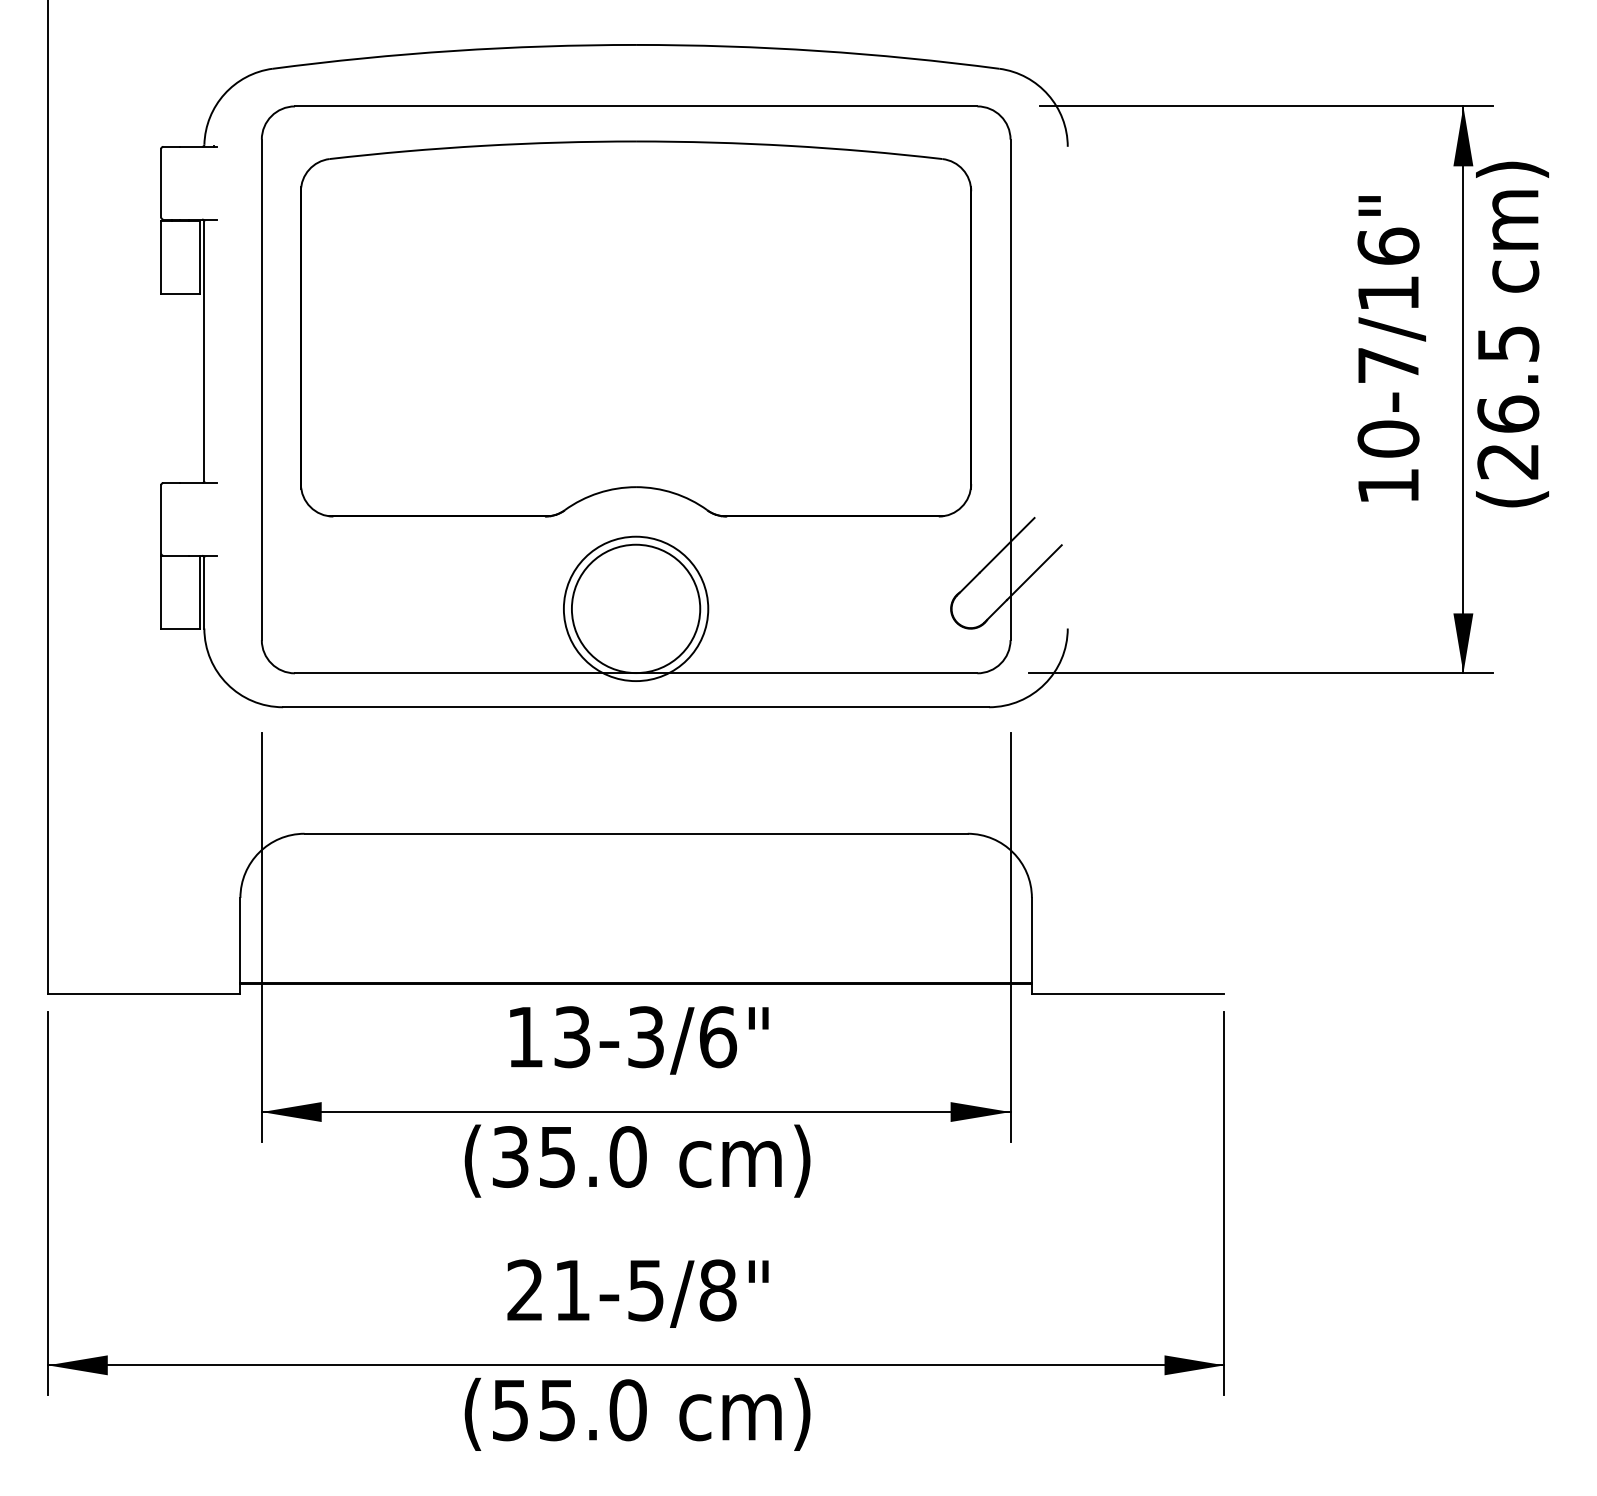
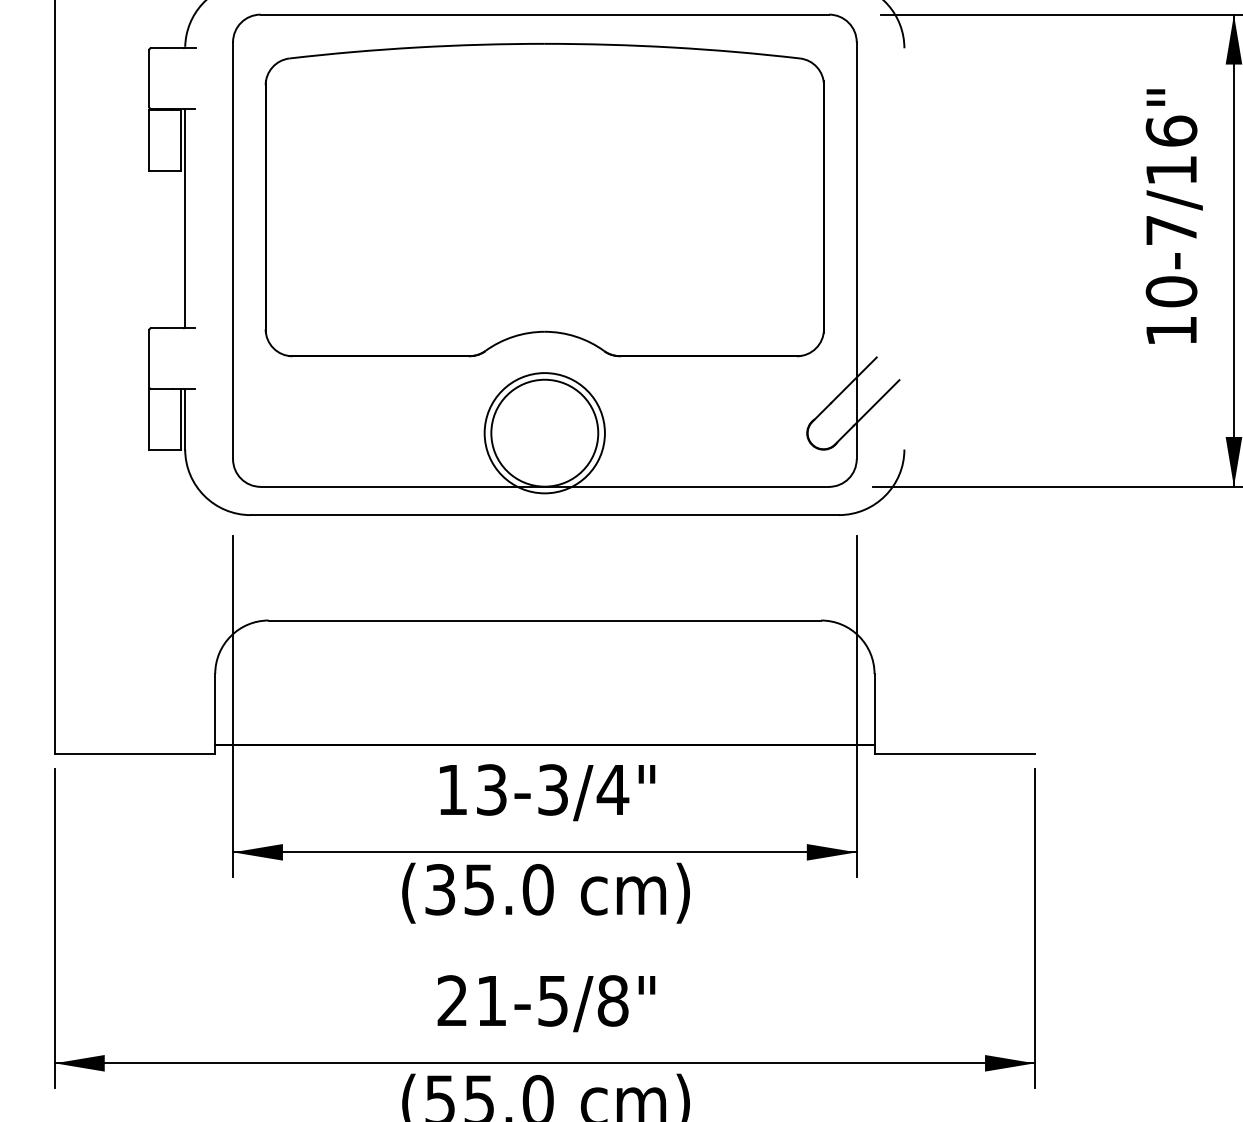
text: (717, 1037) -> (612, 790), 13-3/6" -> 13-3/4"

